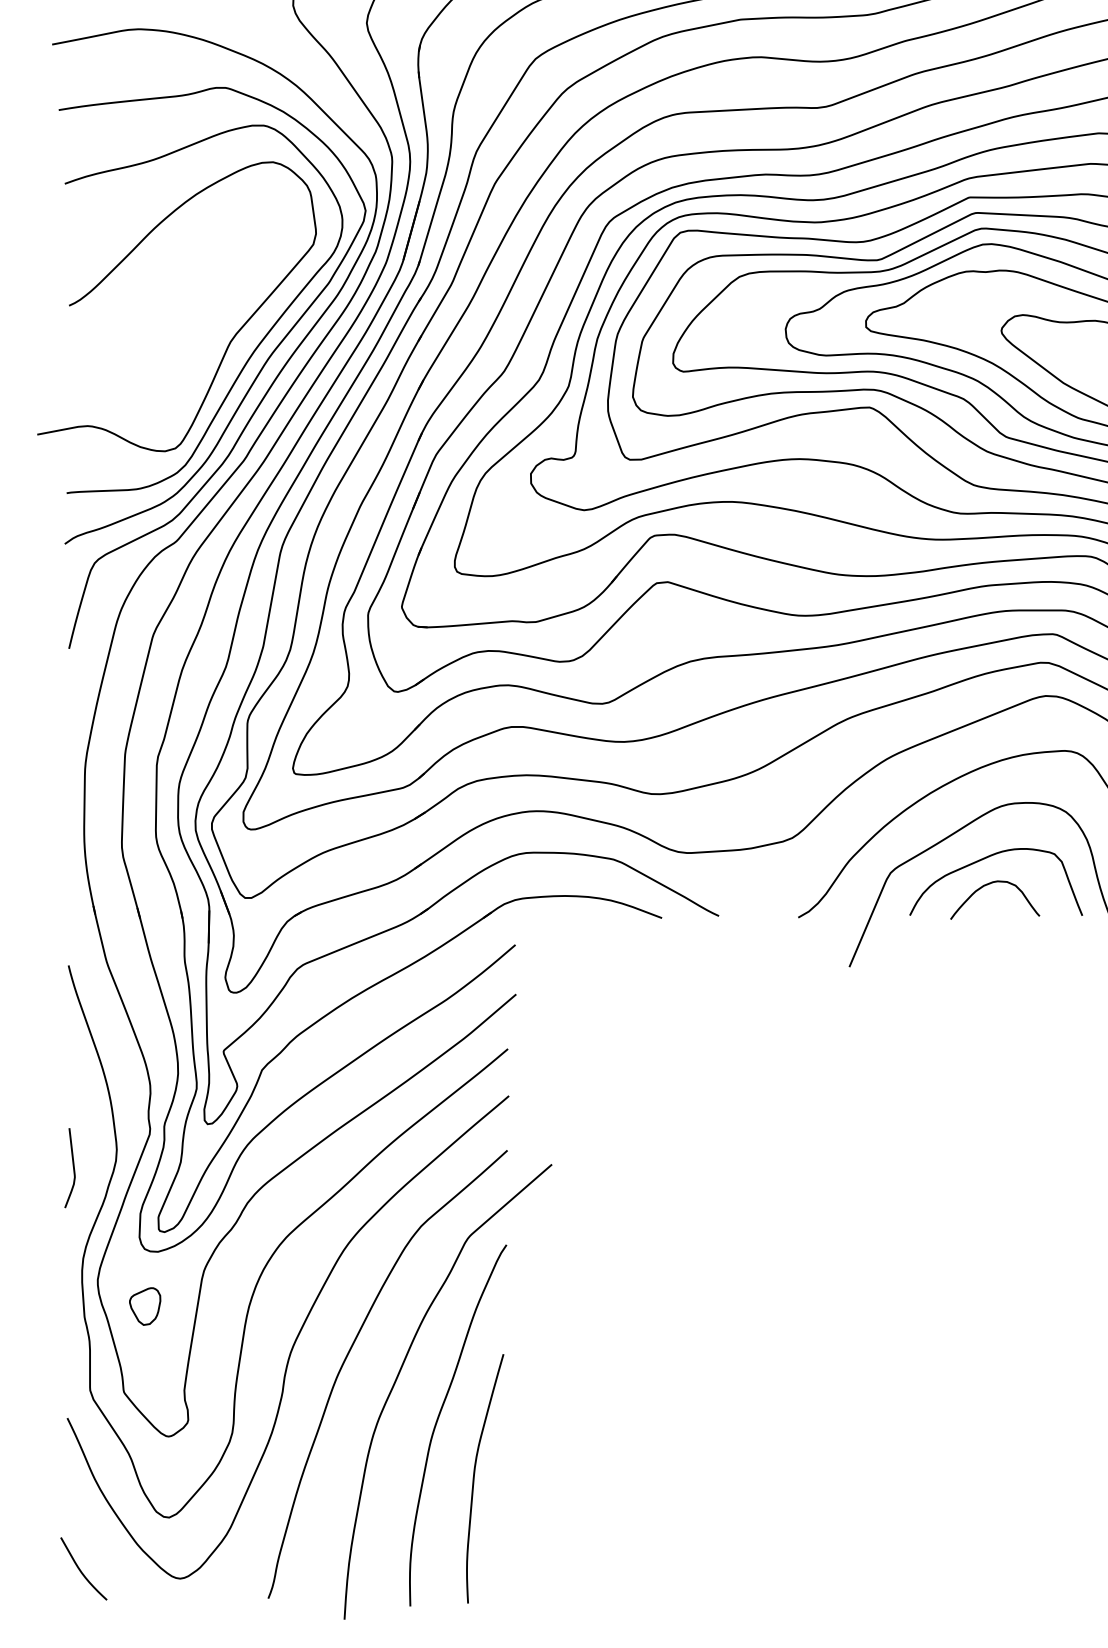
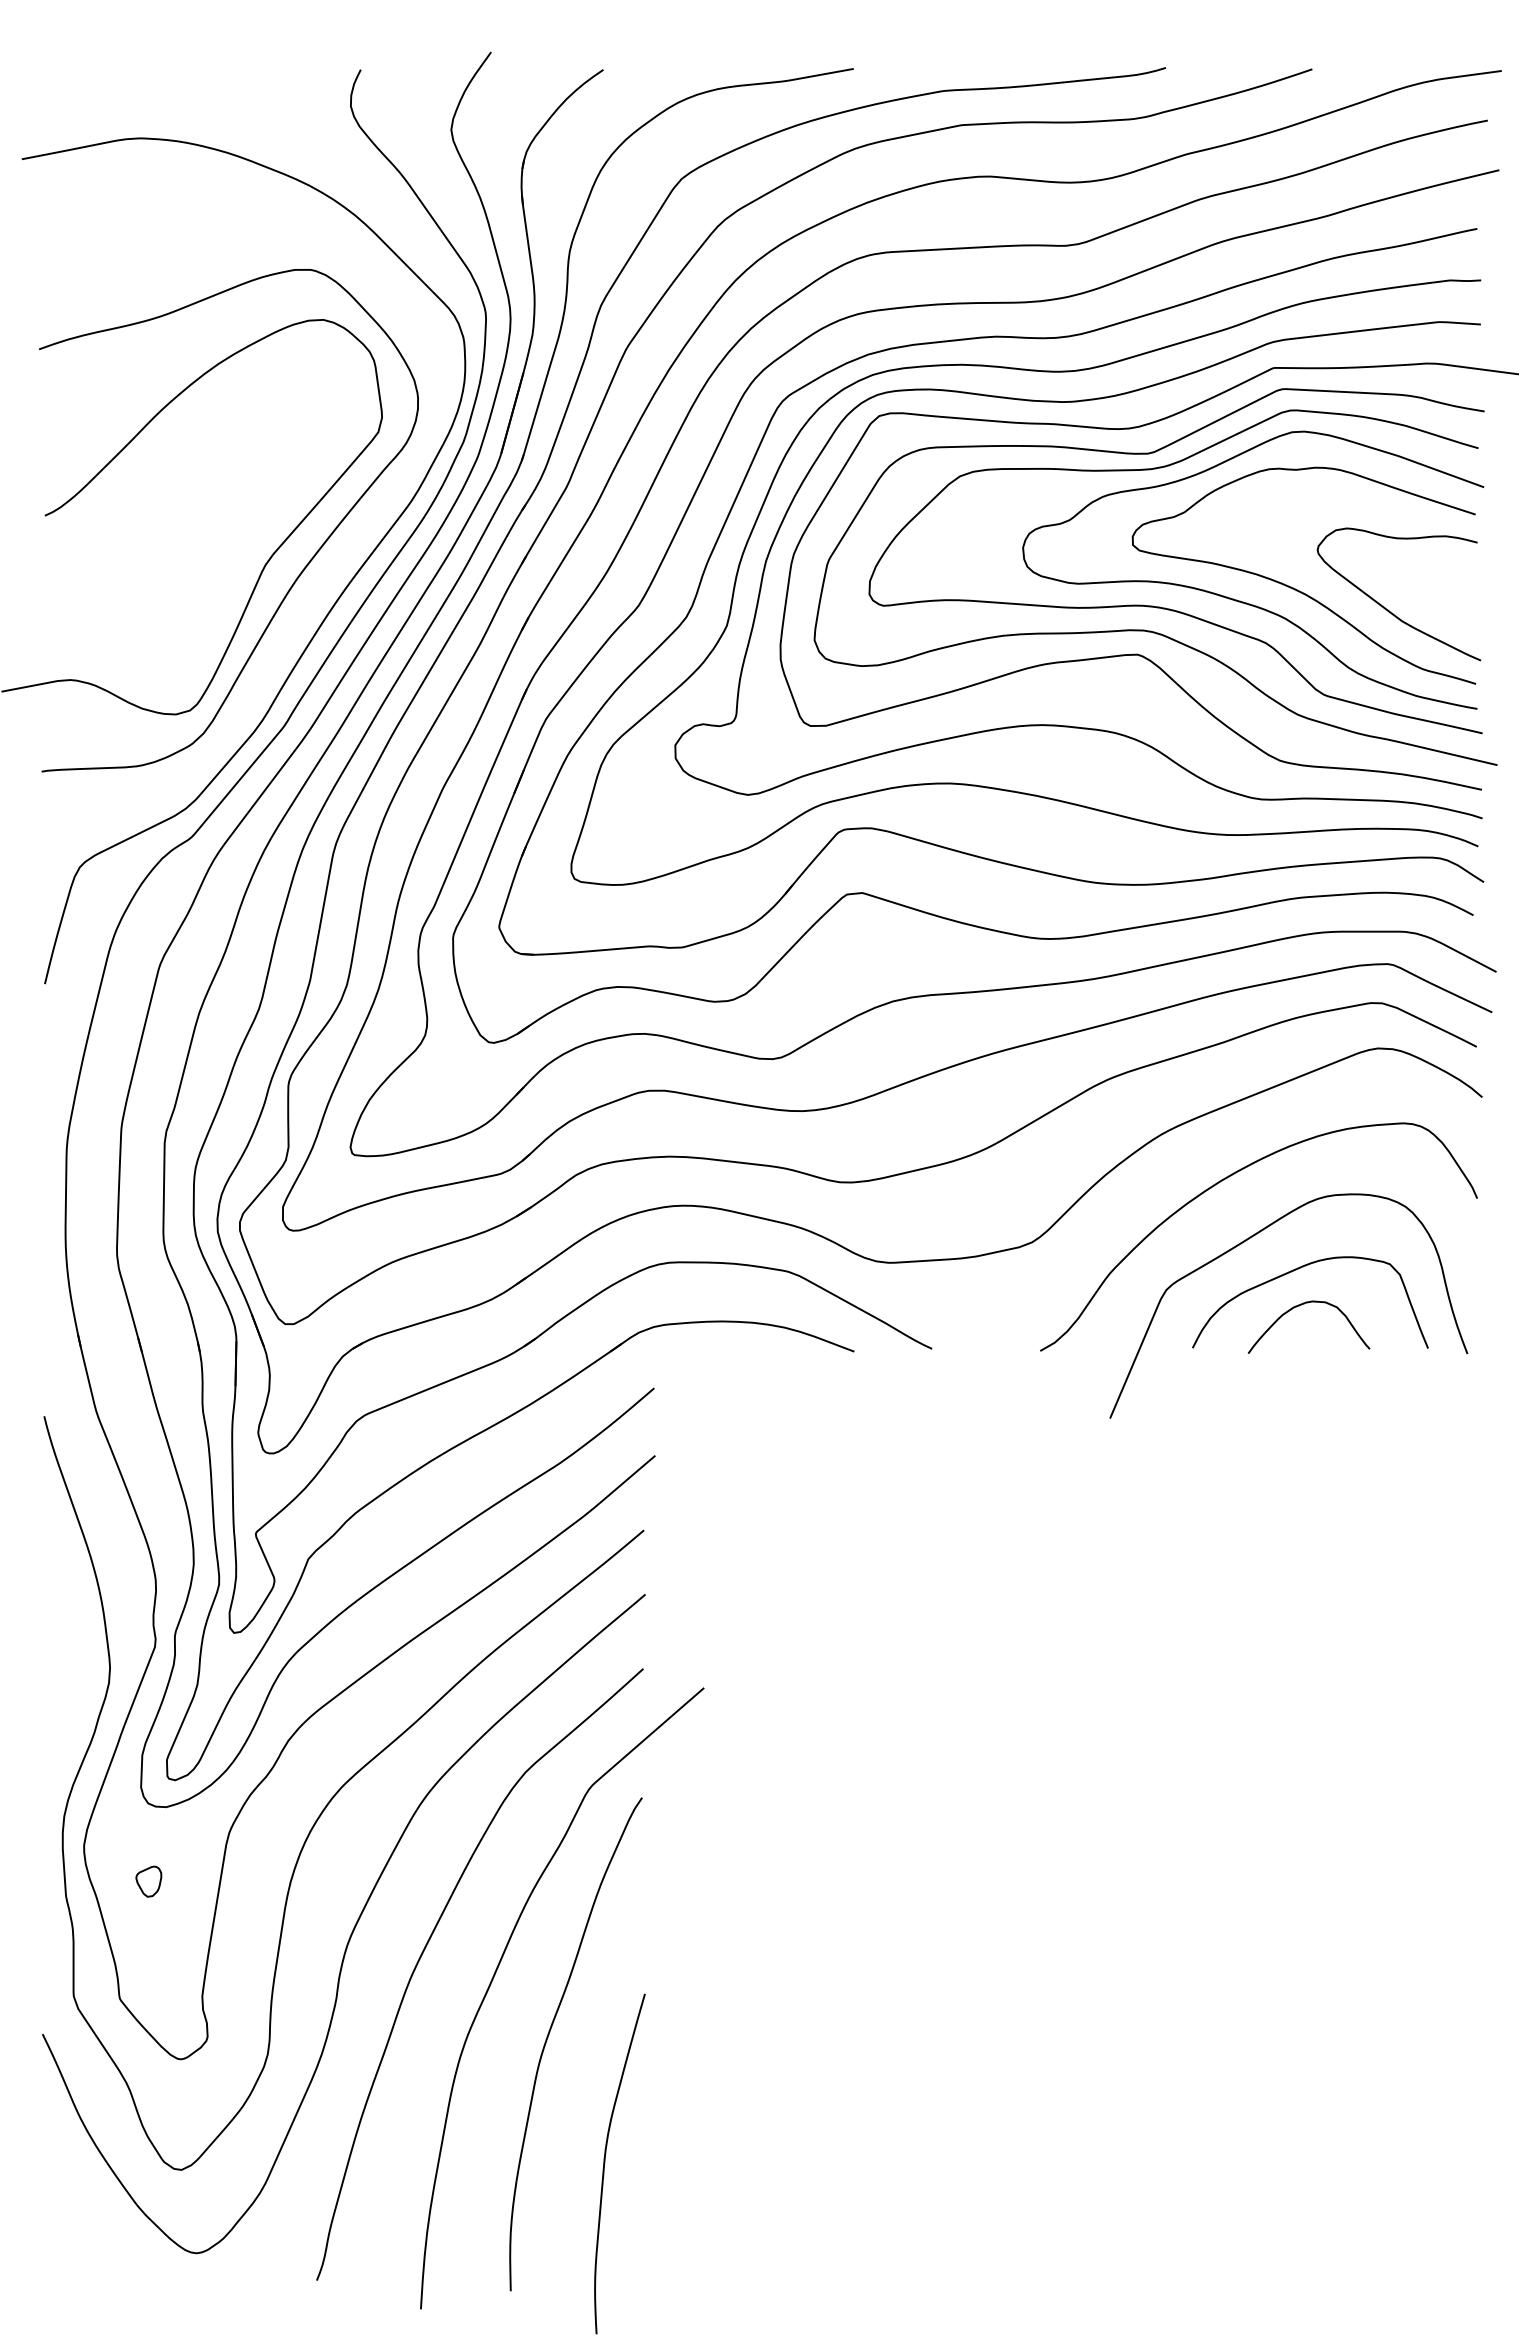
curve: (268, 356) -> (317, 585), removed
curve: (73, 1167) -> (50, 1692), removed
part: (144, 1306) -> (148, 1881), size x0.6
curve: (474, 1478) -> (605, 2163), moved
curve: (81, 1570) -> (61, 2242), removed

